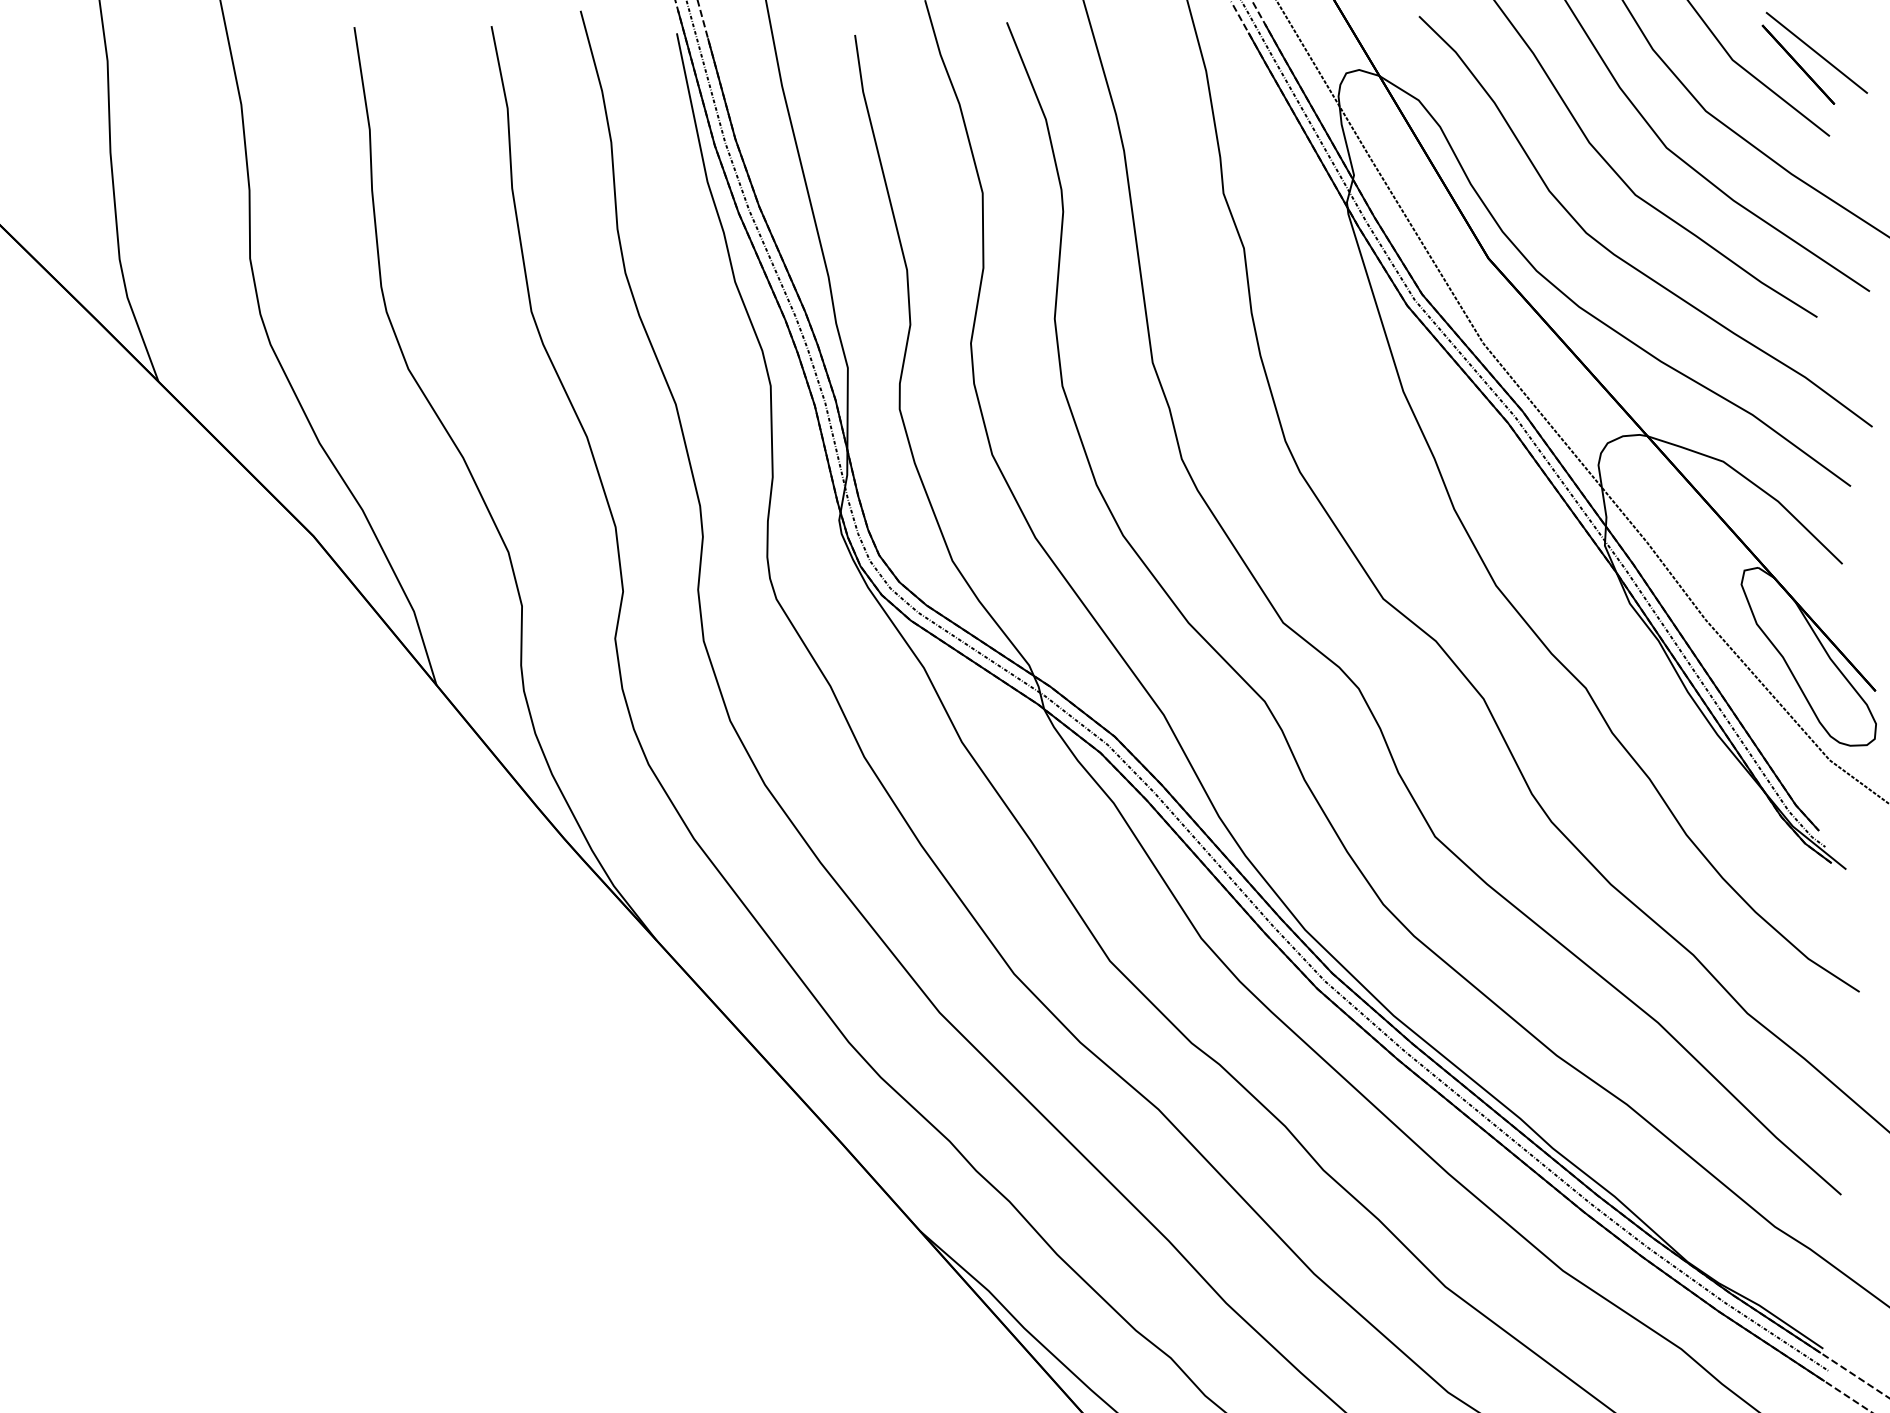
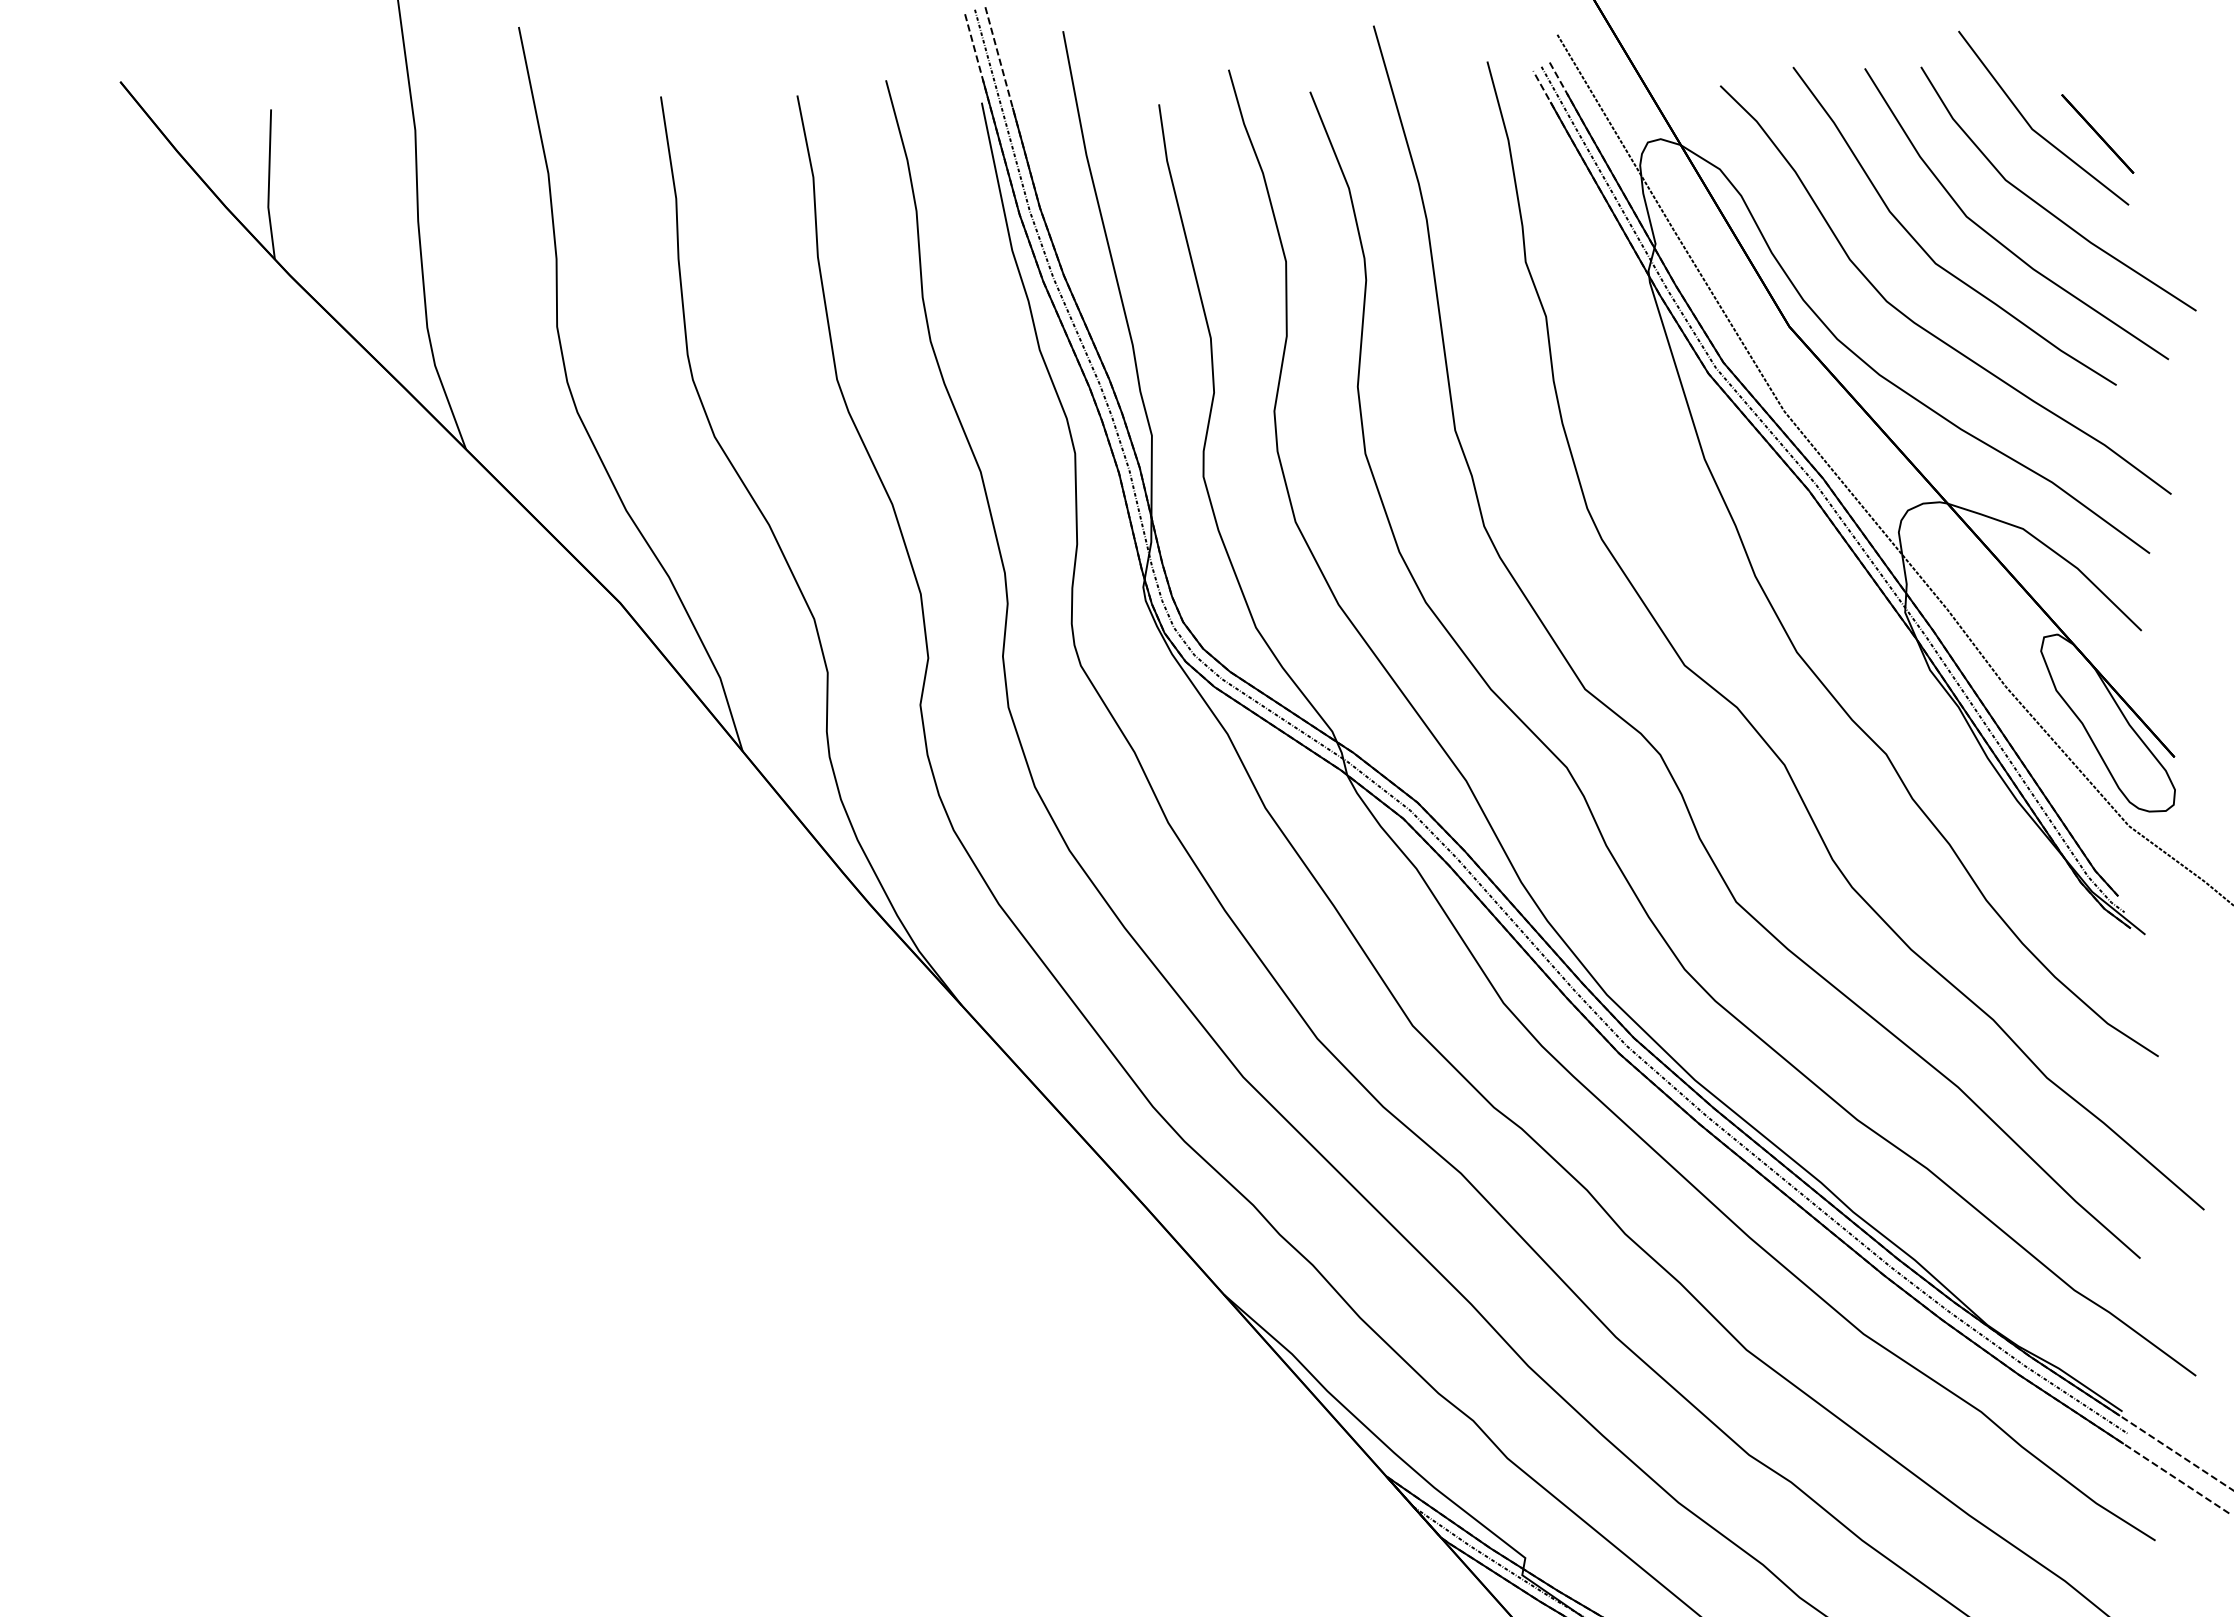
line: (1816, 52) -> (2115, 121), removed

